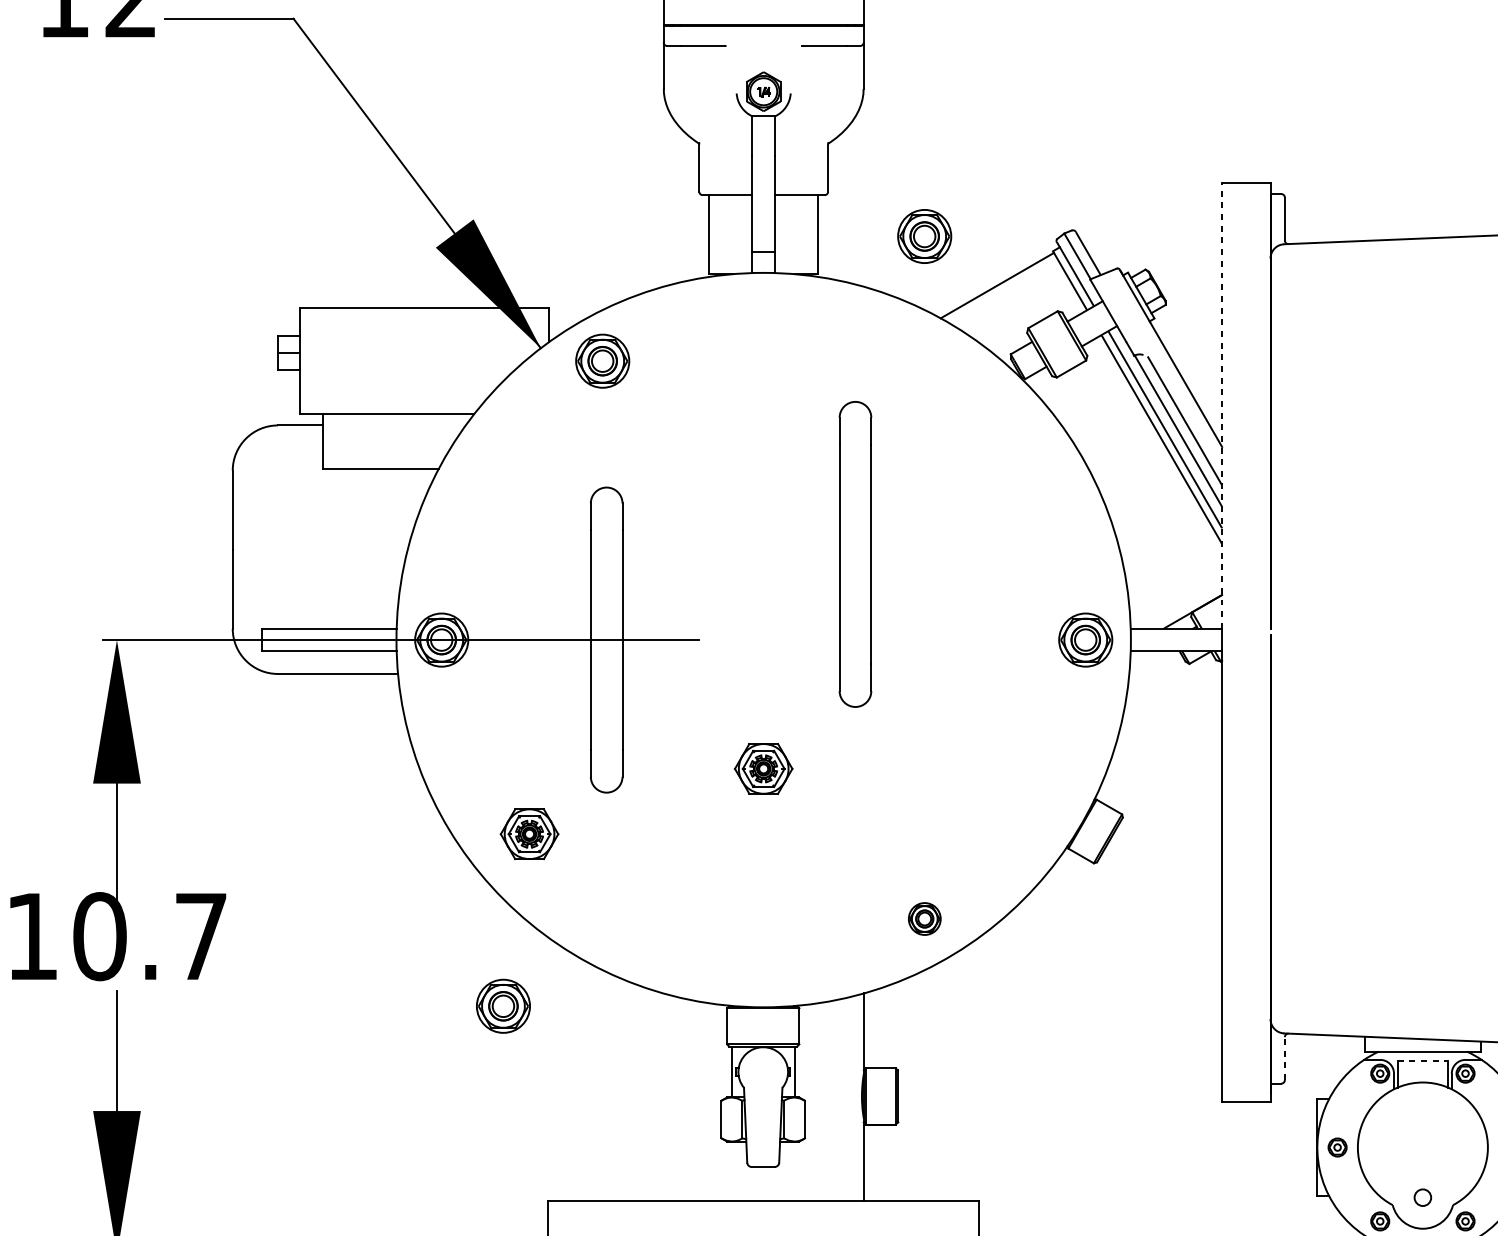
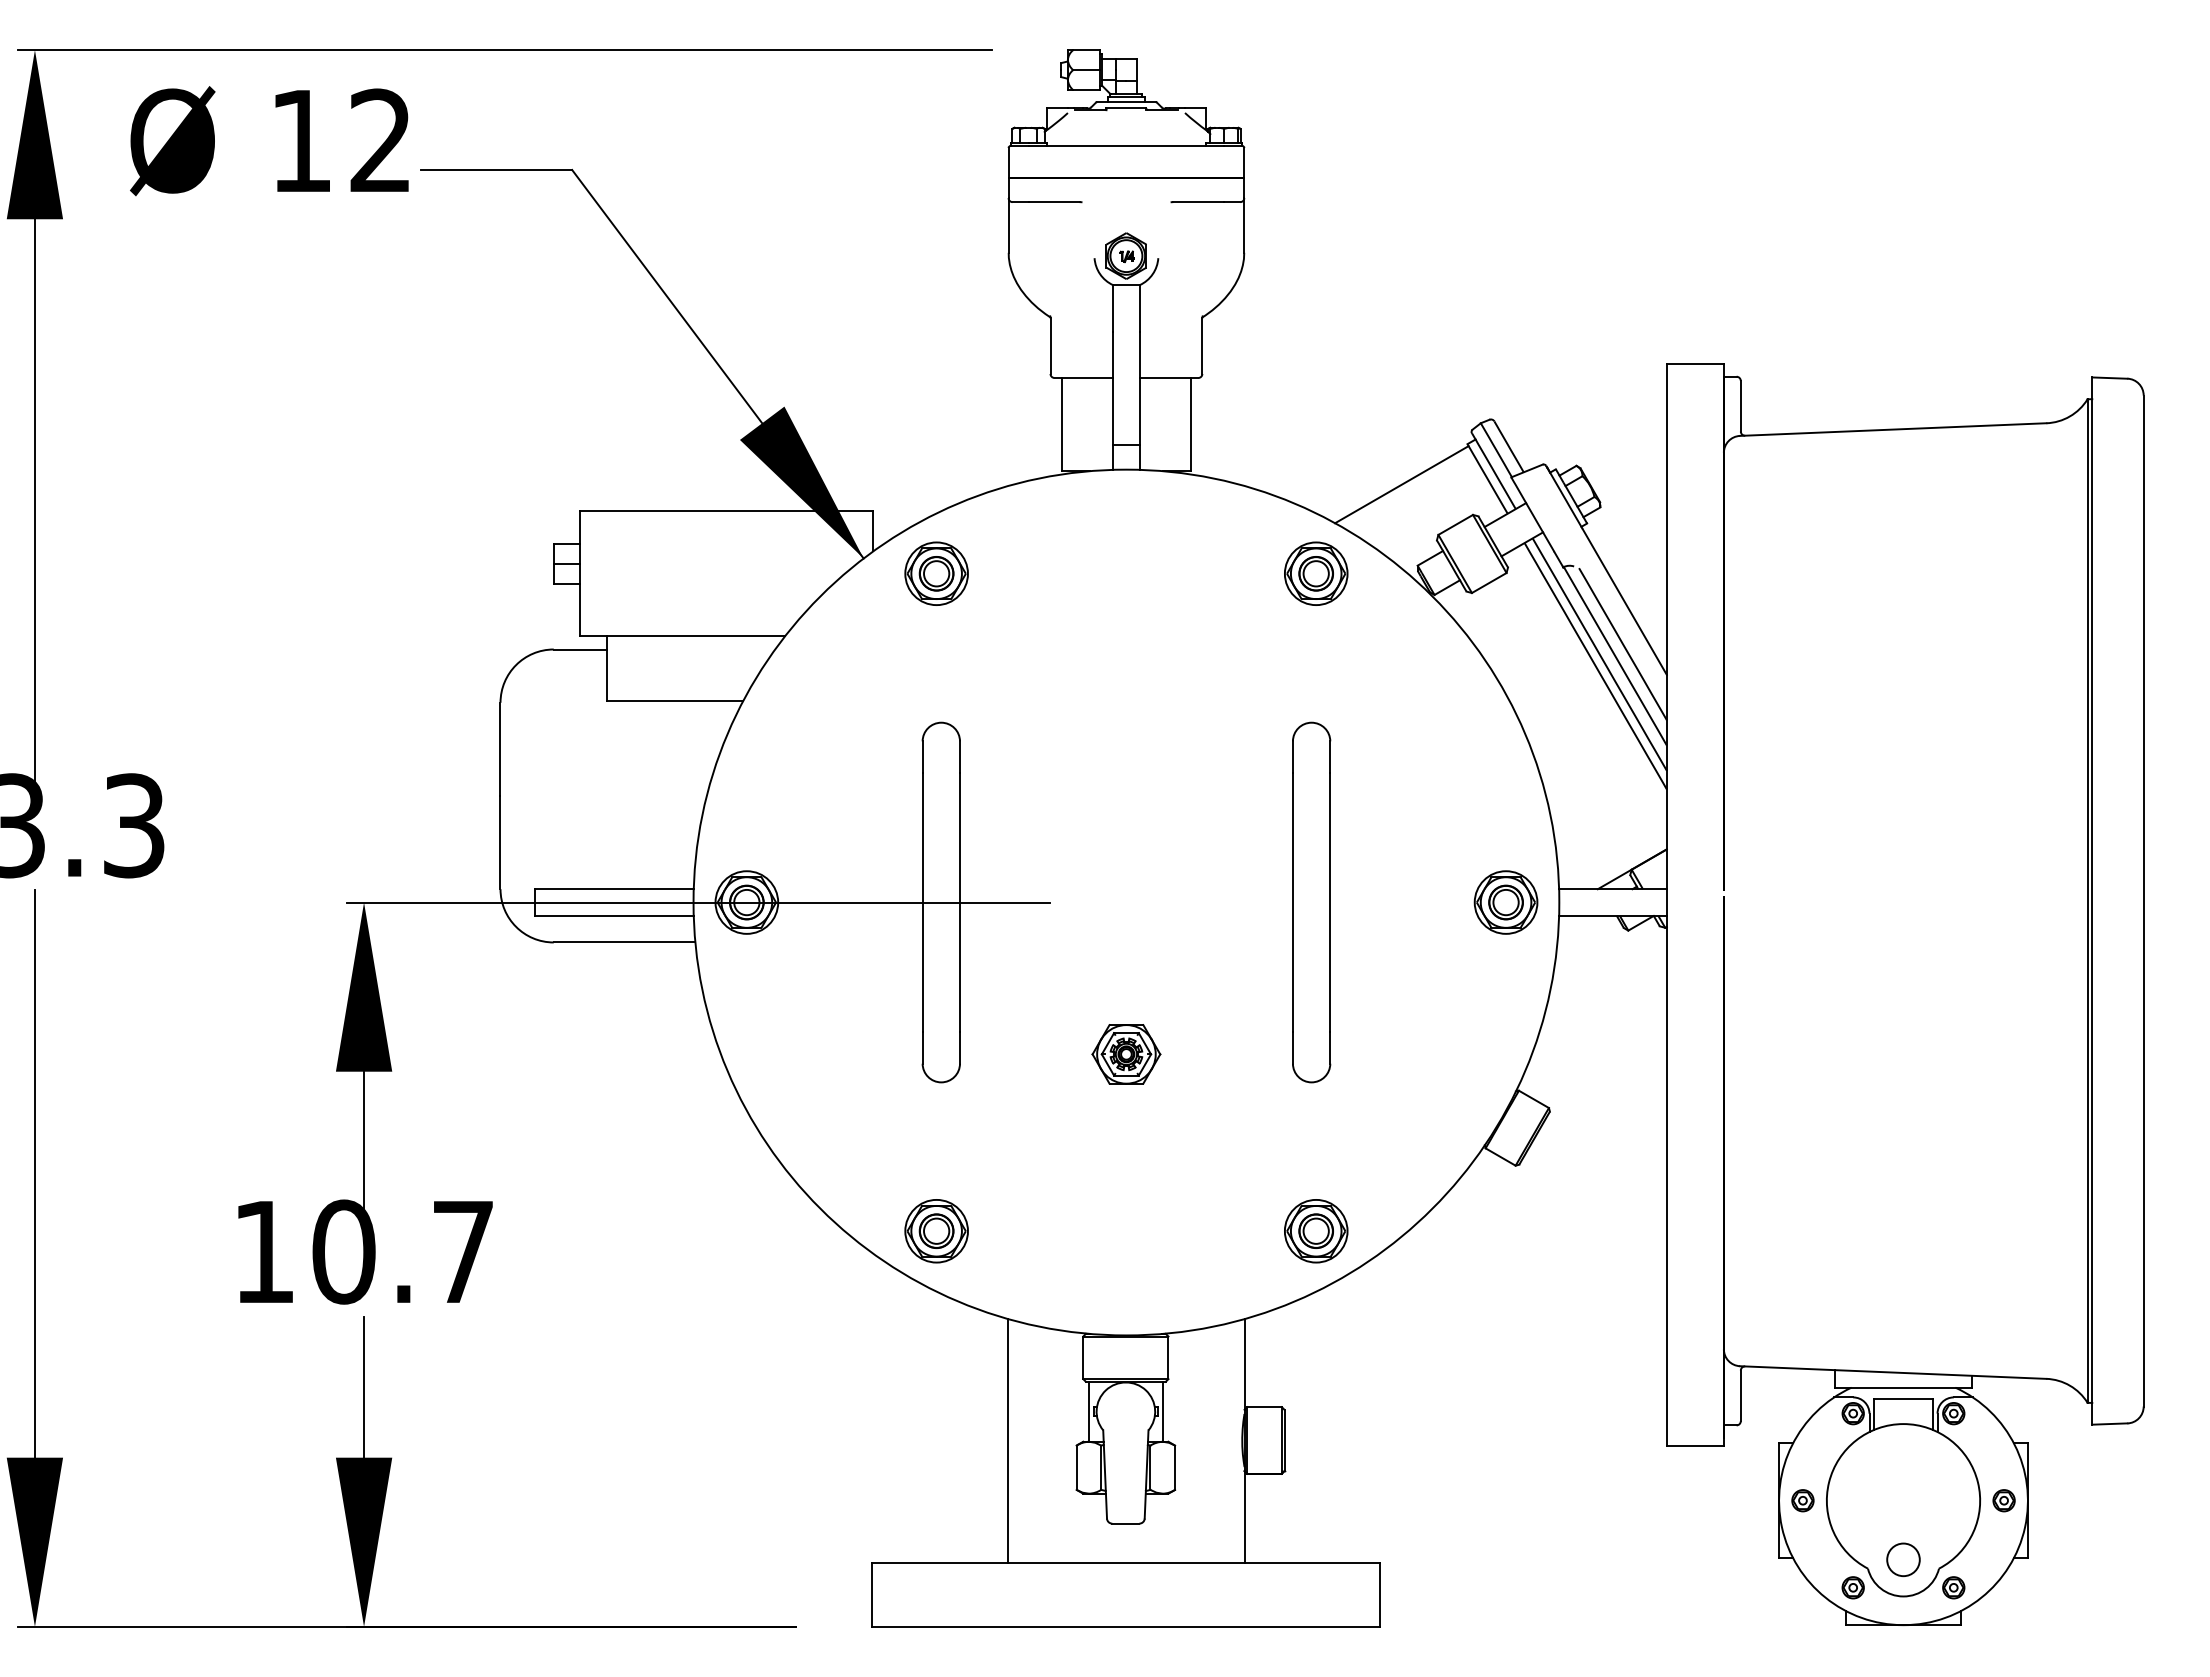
part: (924, 236) -> (1316, 573), moved
line: (1221, 405) -> (1666, 626), dashed -> solid
part: (855, 554) -> (1311, 902), moved
part: (529, 834) -> (850, 1131), removed
part: (924, 919) -> (1316, 1231), size x1.67
part: (503, 1006) -> (936, 1231), moved
line: (1284, 1058) -> (1740, 1395), dashed -> solid
line: (1422, 1060) -> (1903, 1398), dashed -> solid
line: (662, 1096) -> (1007, 1440), added
circle: (1422, 1197) -> (1903, 1559), size x1.67

